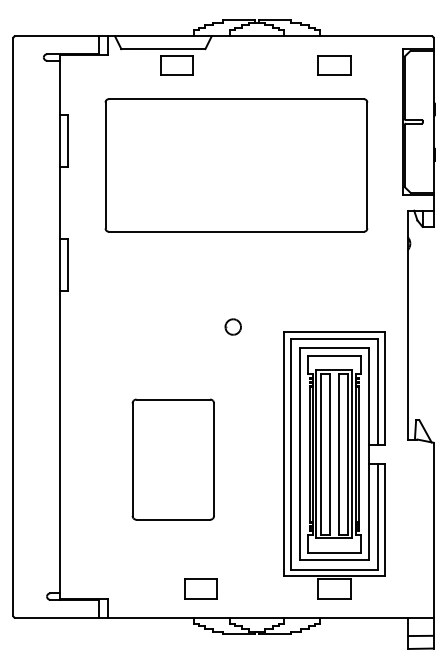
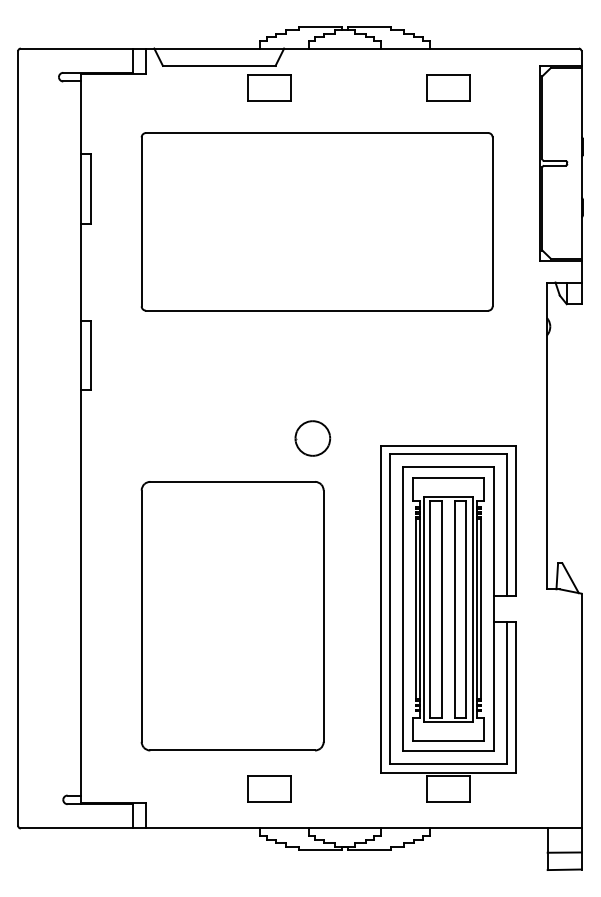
part: (177, 65) -> (269, 87), moved
part: (232, 327) -> (312, 438), size x1.67
part: (173, 459) -> (232, 616), size x1.67

